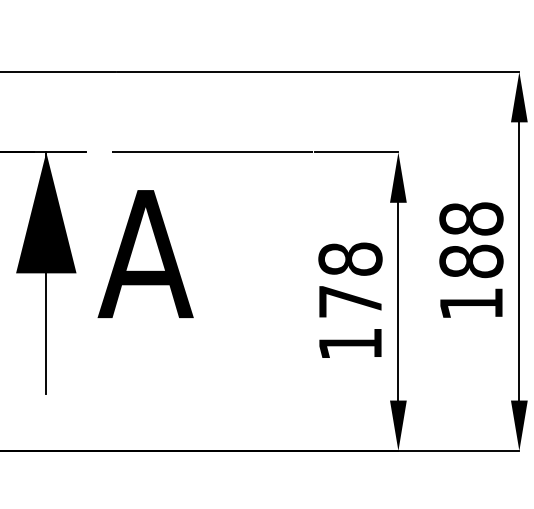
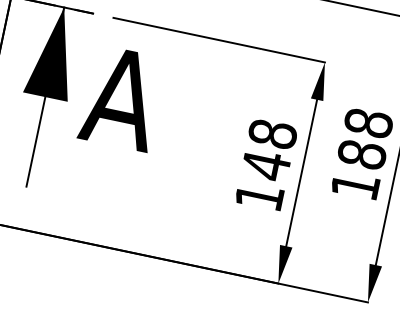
text: (350, 301) -> (266, 165), 178 -> 148

